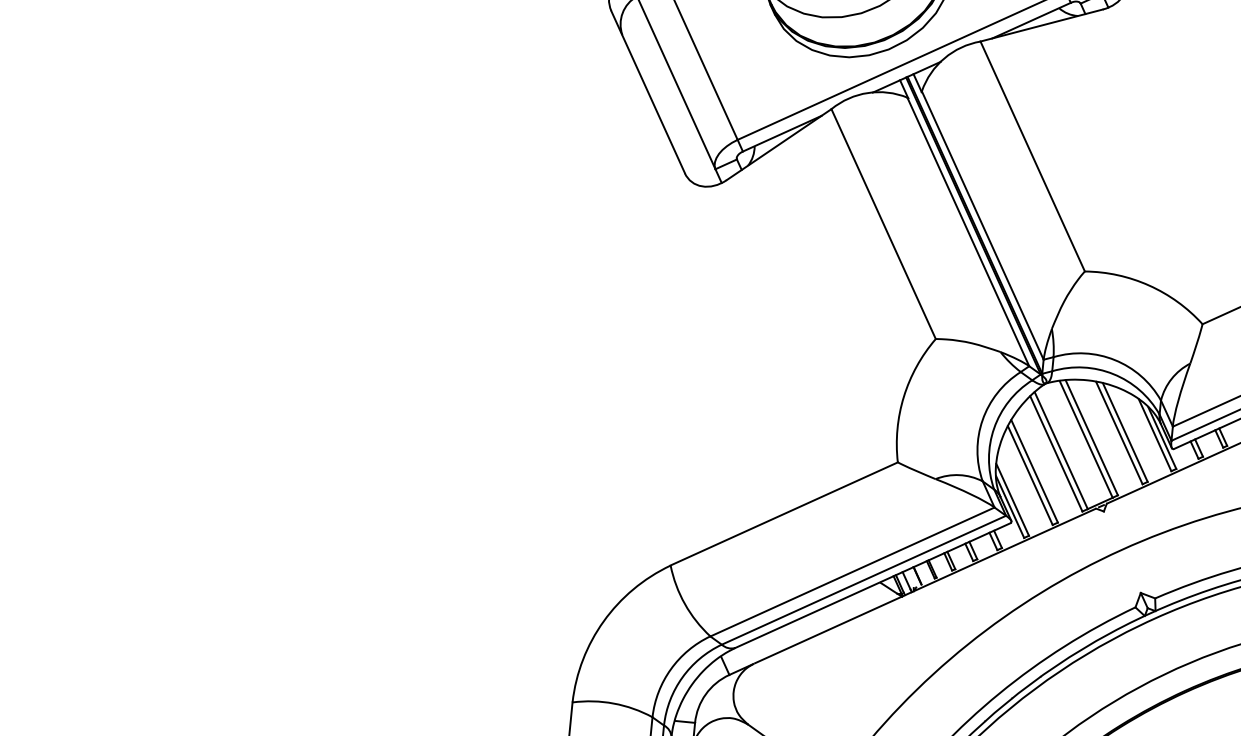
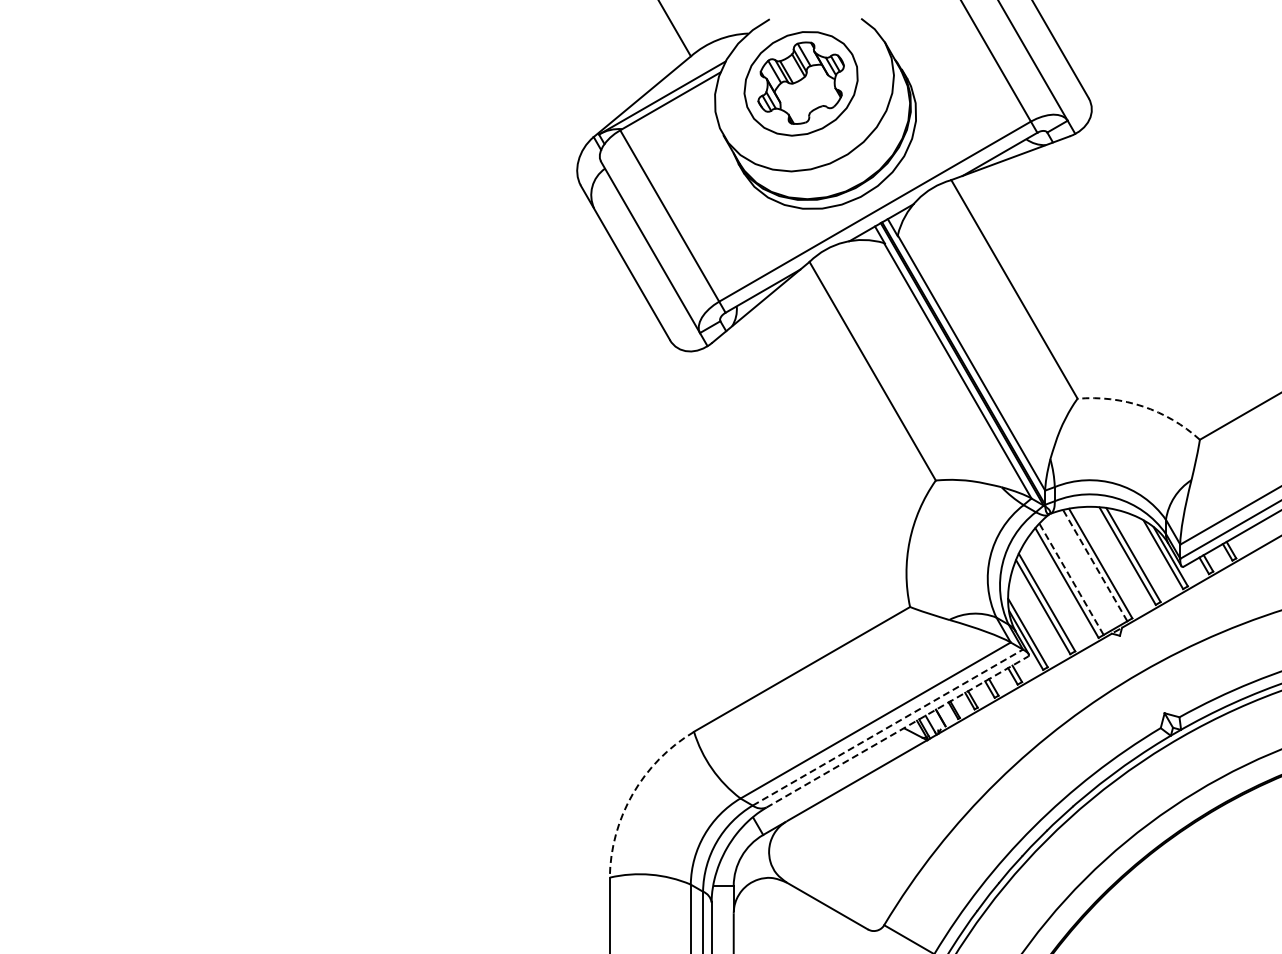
arc: (1149, 285) -> (1143, 406), solid -> dashed
line: (1086, 439) -> (1095, 565), solid -> dashed
line: (1061, 449) -> (1071, 578), solid -> dashed
line: (864, 580) -> (888, 727), solid -> dashed
line: (873, 585) -> (897, 731), solid -> dashed
arc: (603, 620) -> (632, 793), solid -> dashed

